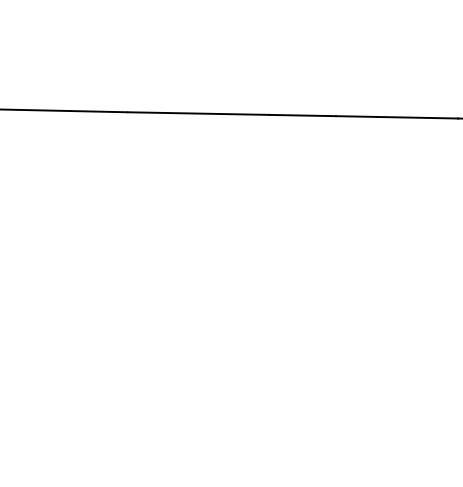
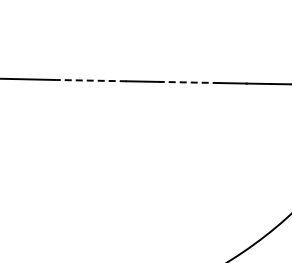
line: (198, 113) -> (91, 80), solid -> dashed
line: (396, 117) -> (189, 82), solid -> dashed

